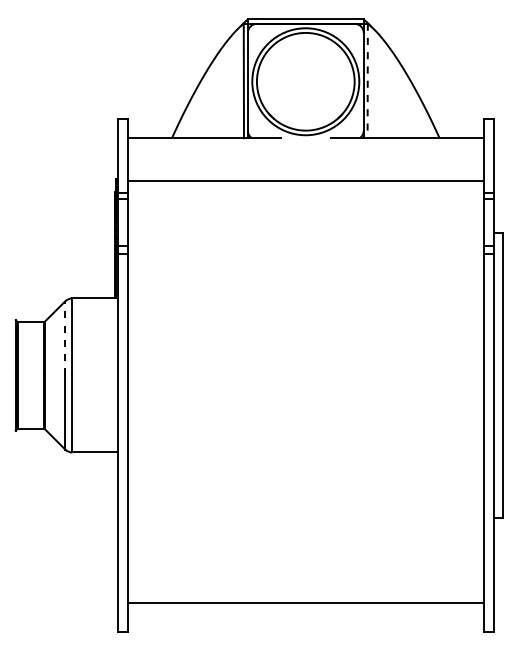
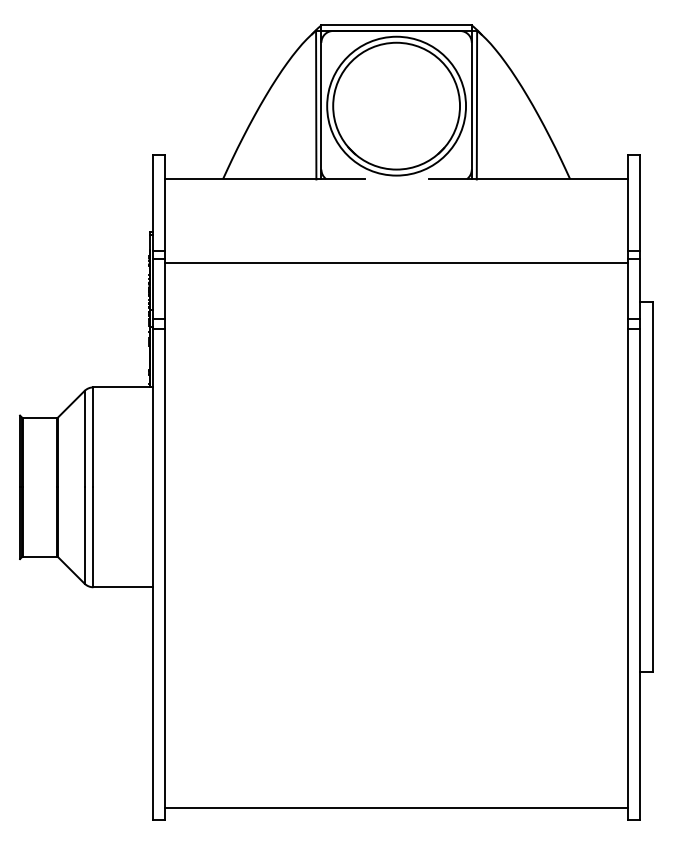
line: (367, 81) -> (476, 105), dashed -> solid
line: (305, 180) -> (396, 262), moved
line: (65, 337) -> (84, 438), dashed -> solid
line: (305, 602) -> (396, 808), moved

